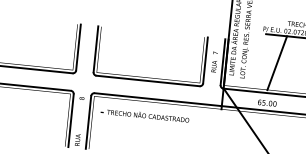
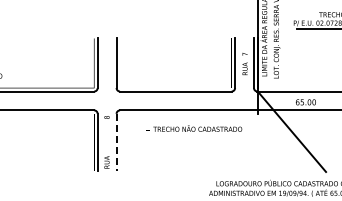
line: (276, 63) -> (311, 58), removed
text: (145, 115) -> (194, 128), moved
line: (88, 122) -> (116, 142), solid -> dashed

